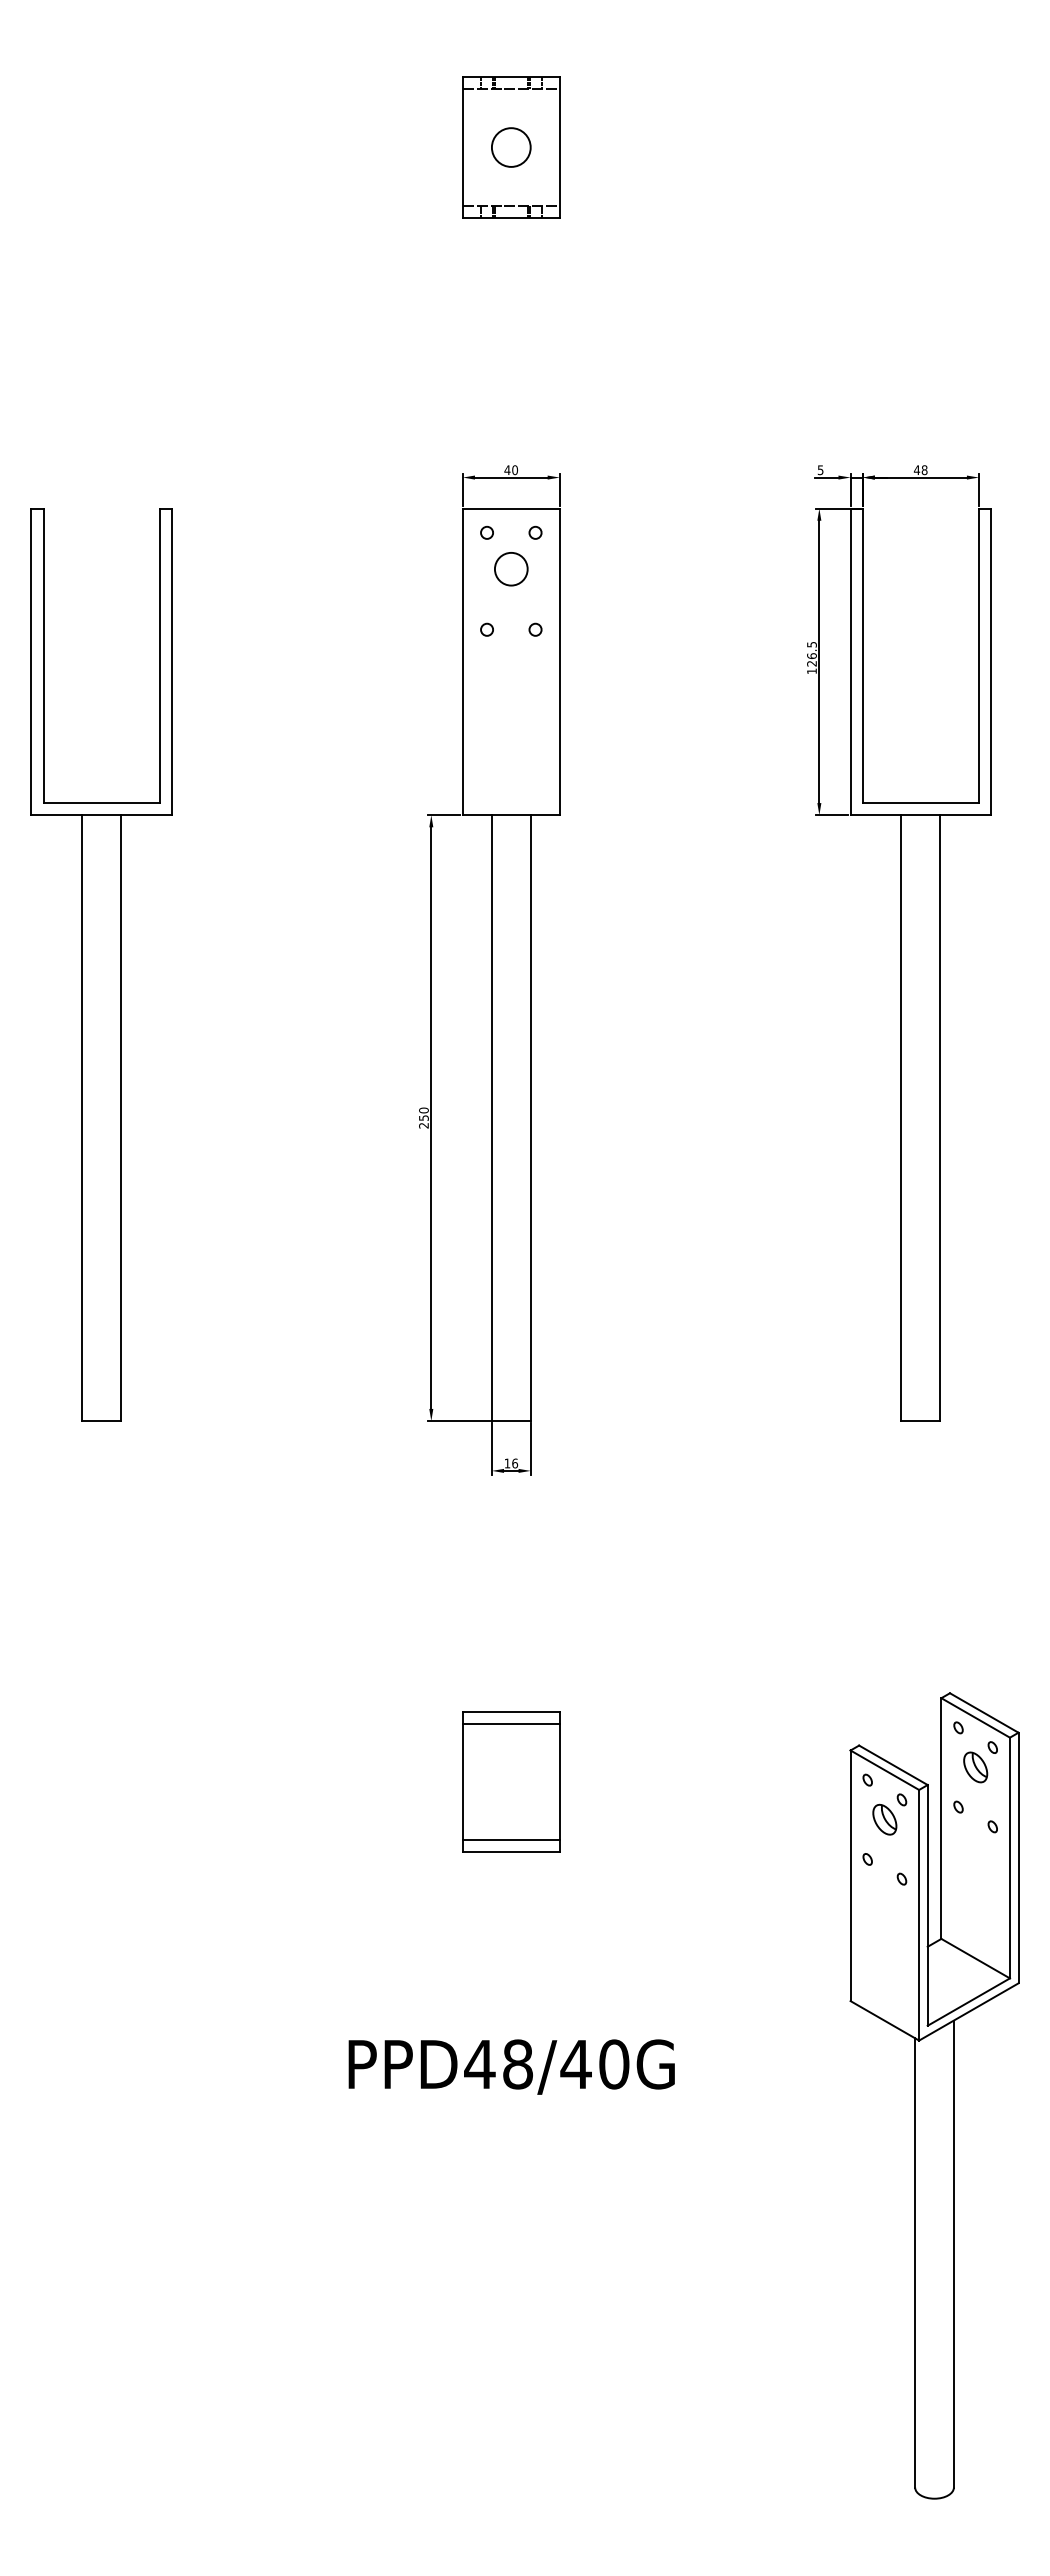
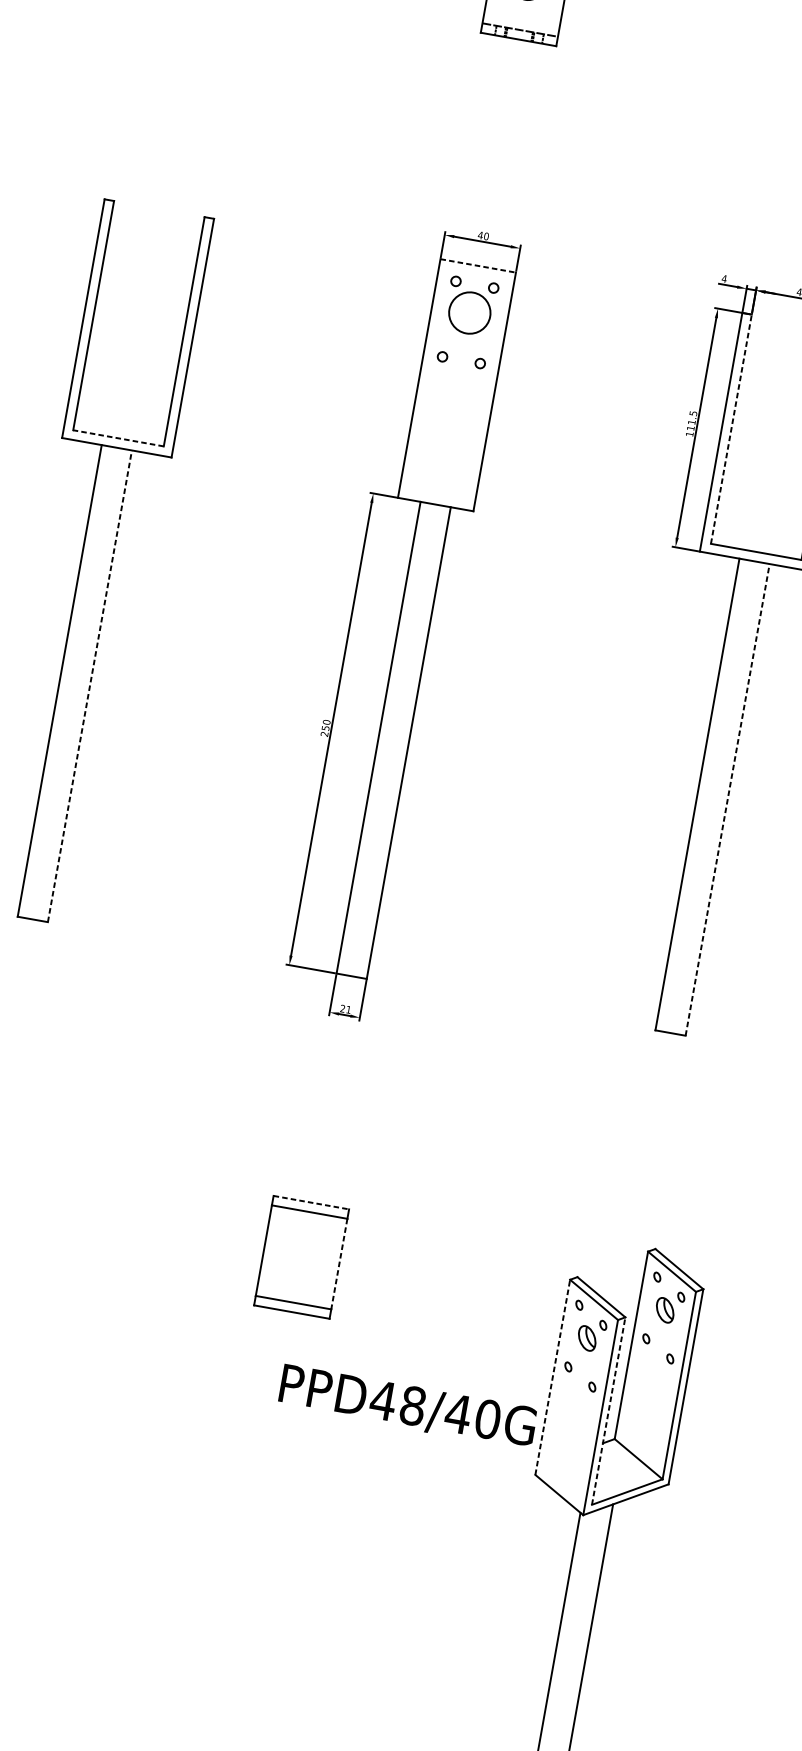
text: (820, 470) -> (724, 279), 5 -> 4
line: (511, 508) -> (478, 265), solid -> dashed
circle: (510, 568) -> (469, 312), size x1.6
line: (862, 655) -> (731, 428), solid -> dashed
text: (811, 659) -> (691, 424), 126.5 -> 111.5
line: (101, 803) -> (118, 438), solid -> dashed
line: (121, 1118) -> (90, 686), solid -> dashed
line: (940, 1118) -> (727, 800), solid -> dashed
text: (511, 1463) -> (345, 1009), 16 -> 21
line: (511, 1711) -> (311, 1202), solid -> dashed
line: (559, 1782) -> (339, 1264), solid -> dashed
line: (850, 1875) -> (552, 1377), solid -> dashed
line: (927, 1904) -> (608, 1410), solid -> dashed
text: (511, 2066) -> (407, 1406), moved

